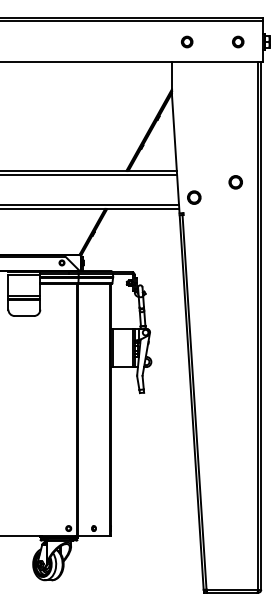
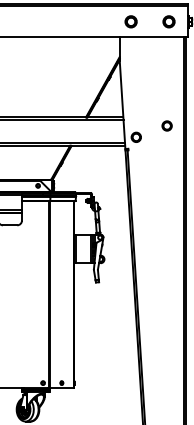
part: (186, 41) -> (130, 21), size x1.43
part: (237, 41) -> (168, 21), size x1.43

